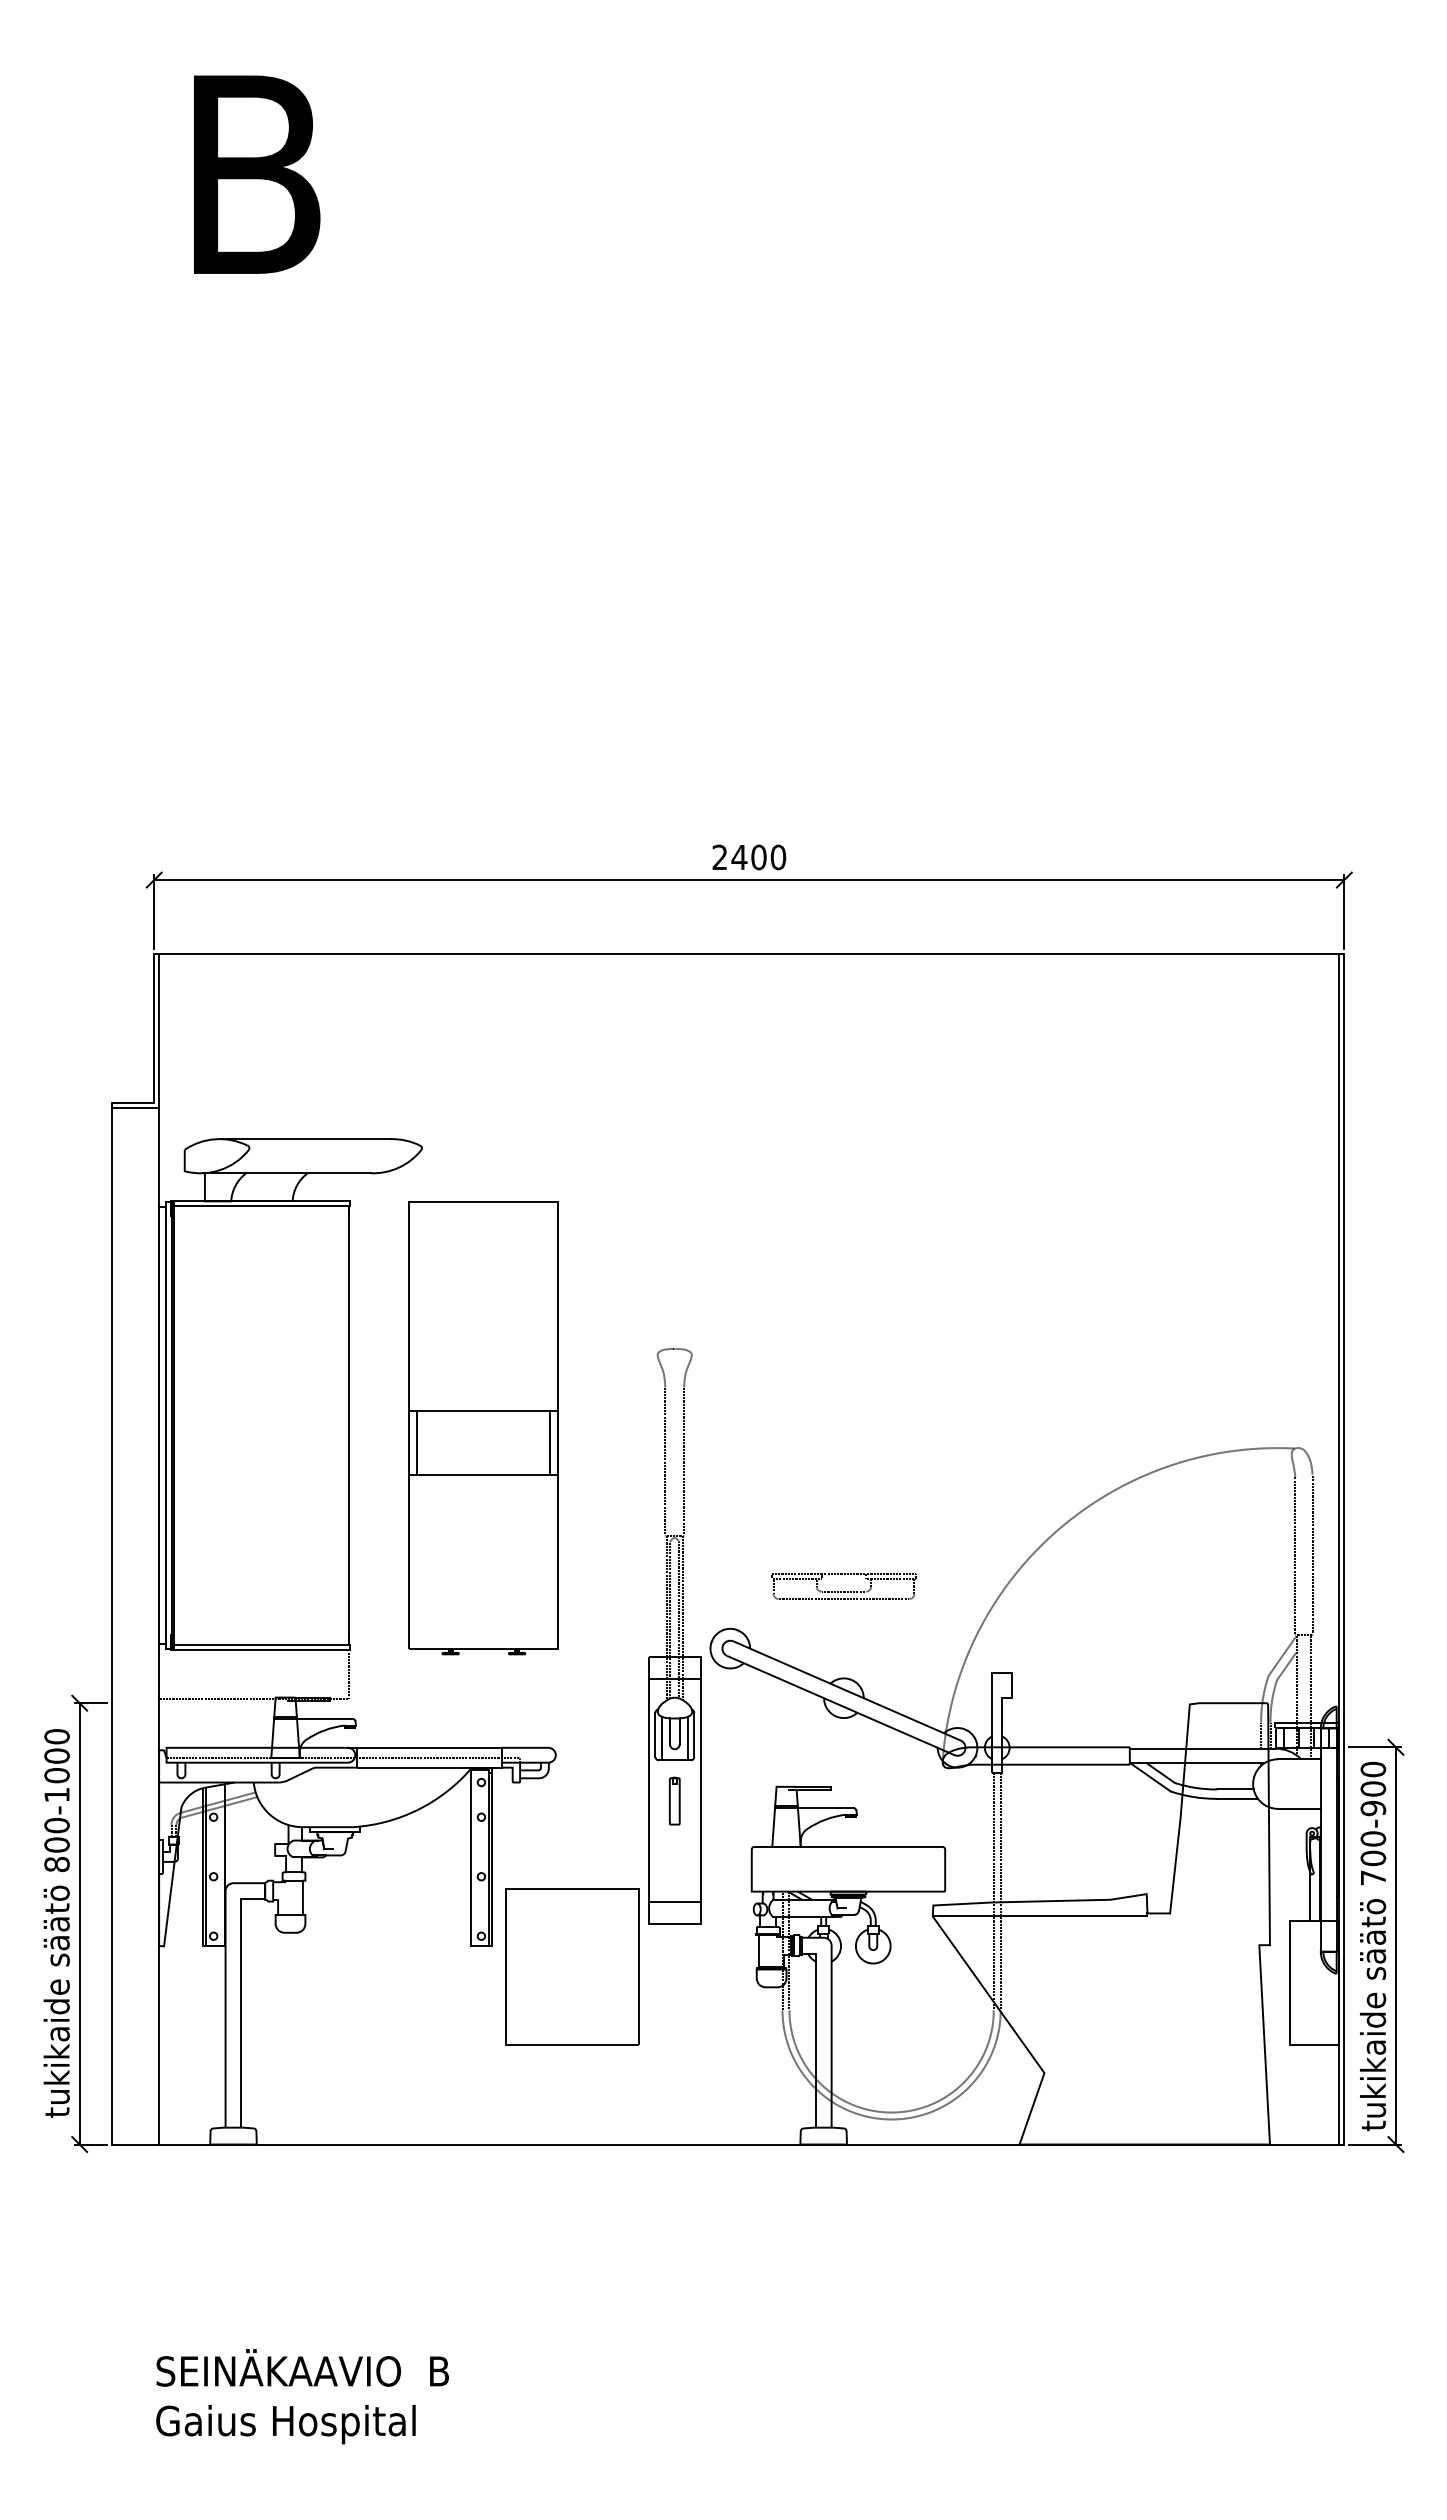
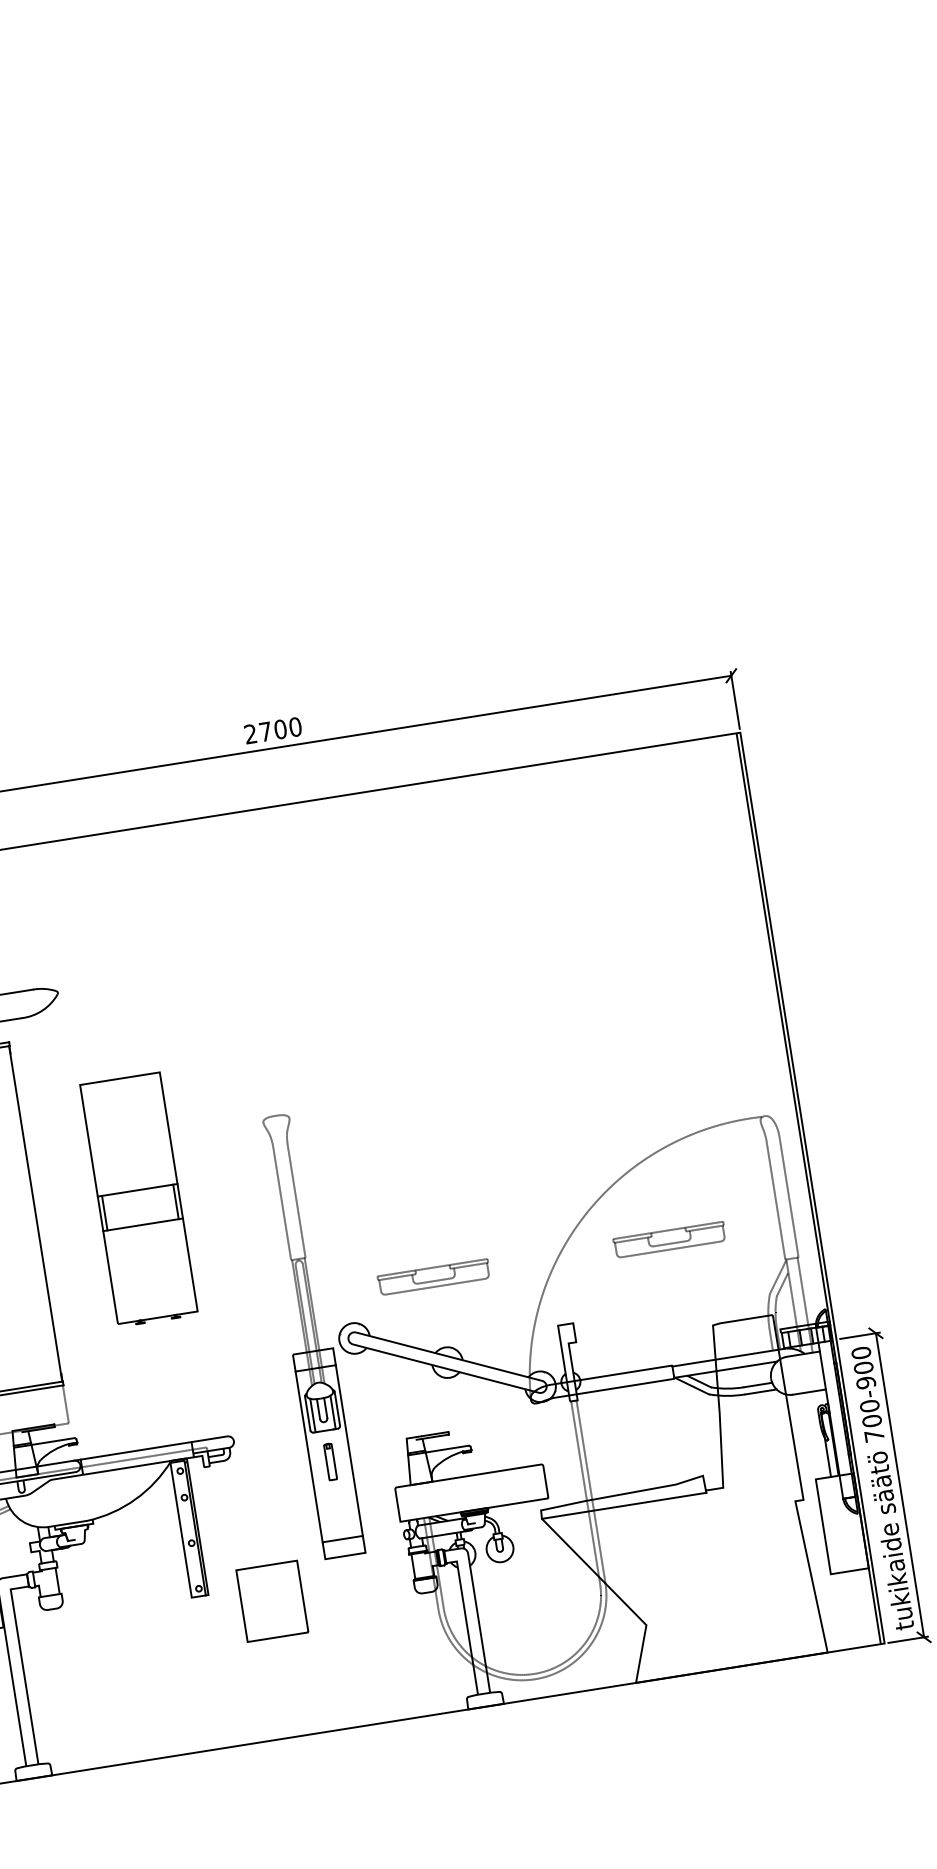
text: (739, 857) -> (265, 731), 2400 -> 2700
part: (483, 1428) -> (138, 1199), size x0.7
part: (1151, 1586) -> (669, 1239), added
part: (572, 1966) -> (272, 1600), size x0.6

